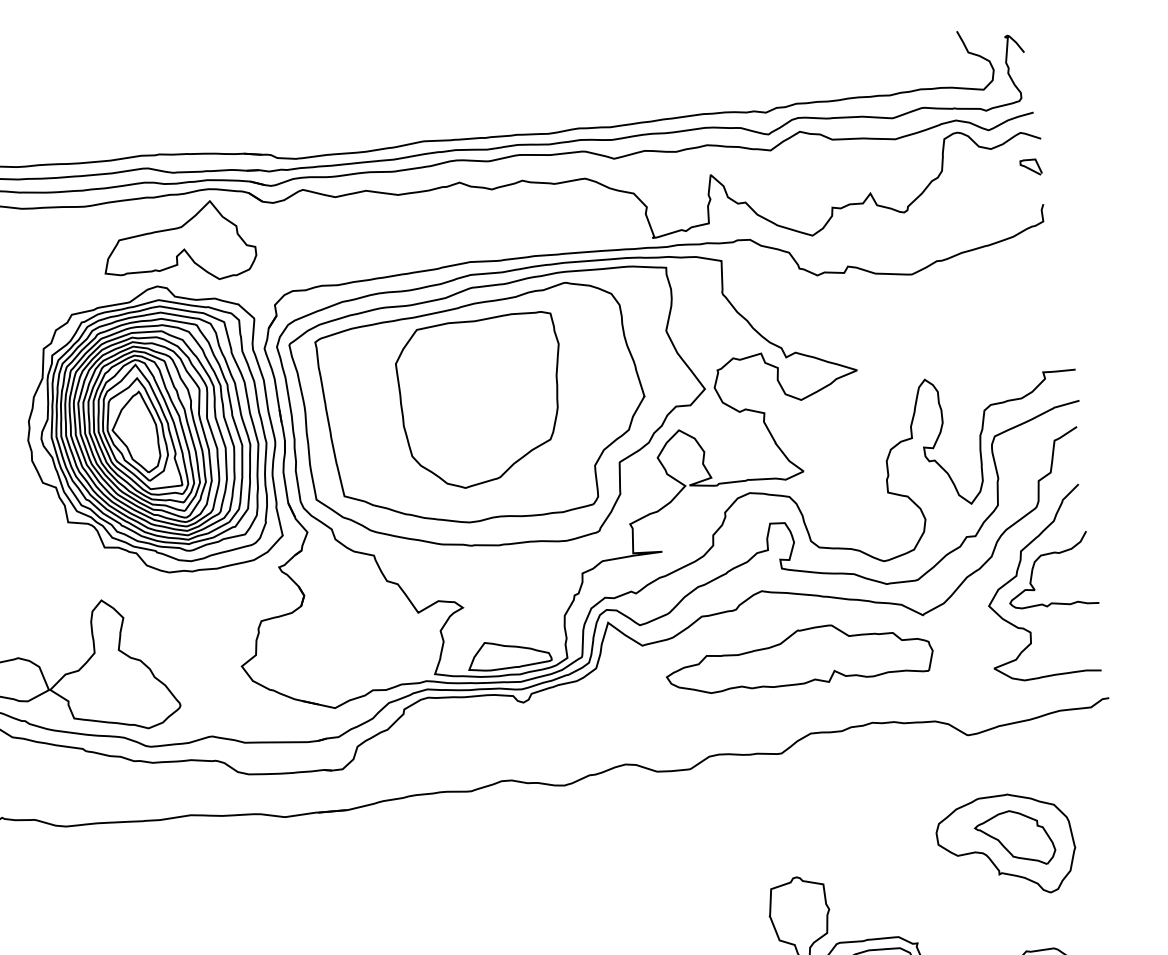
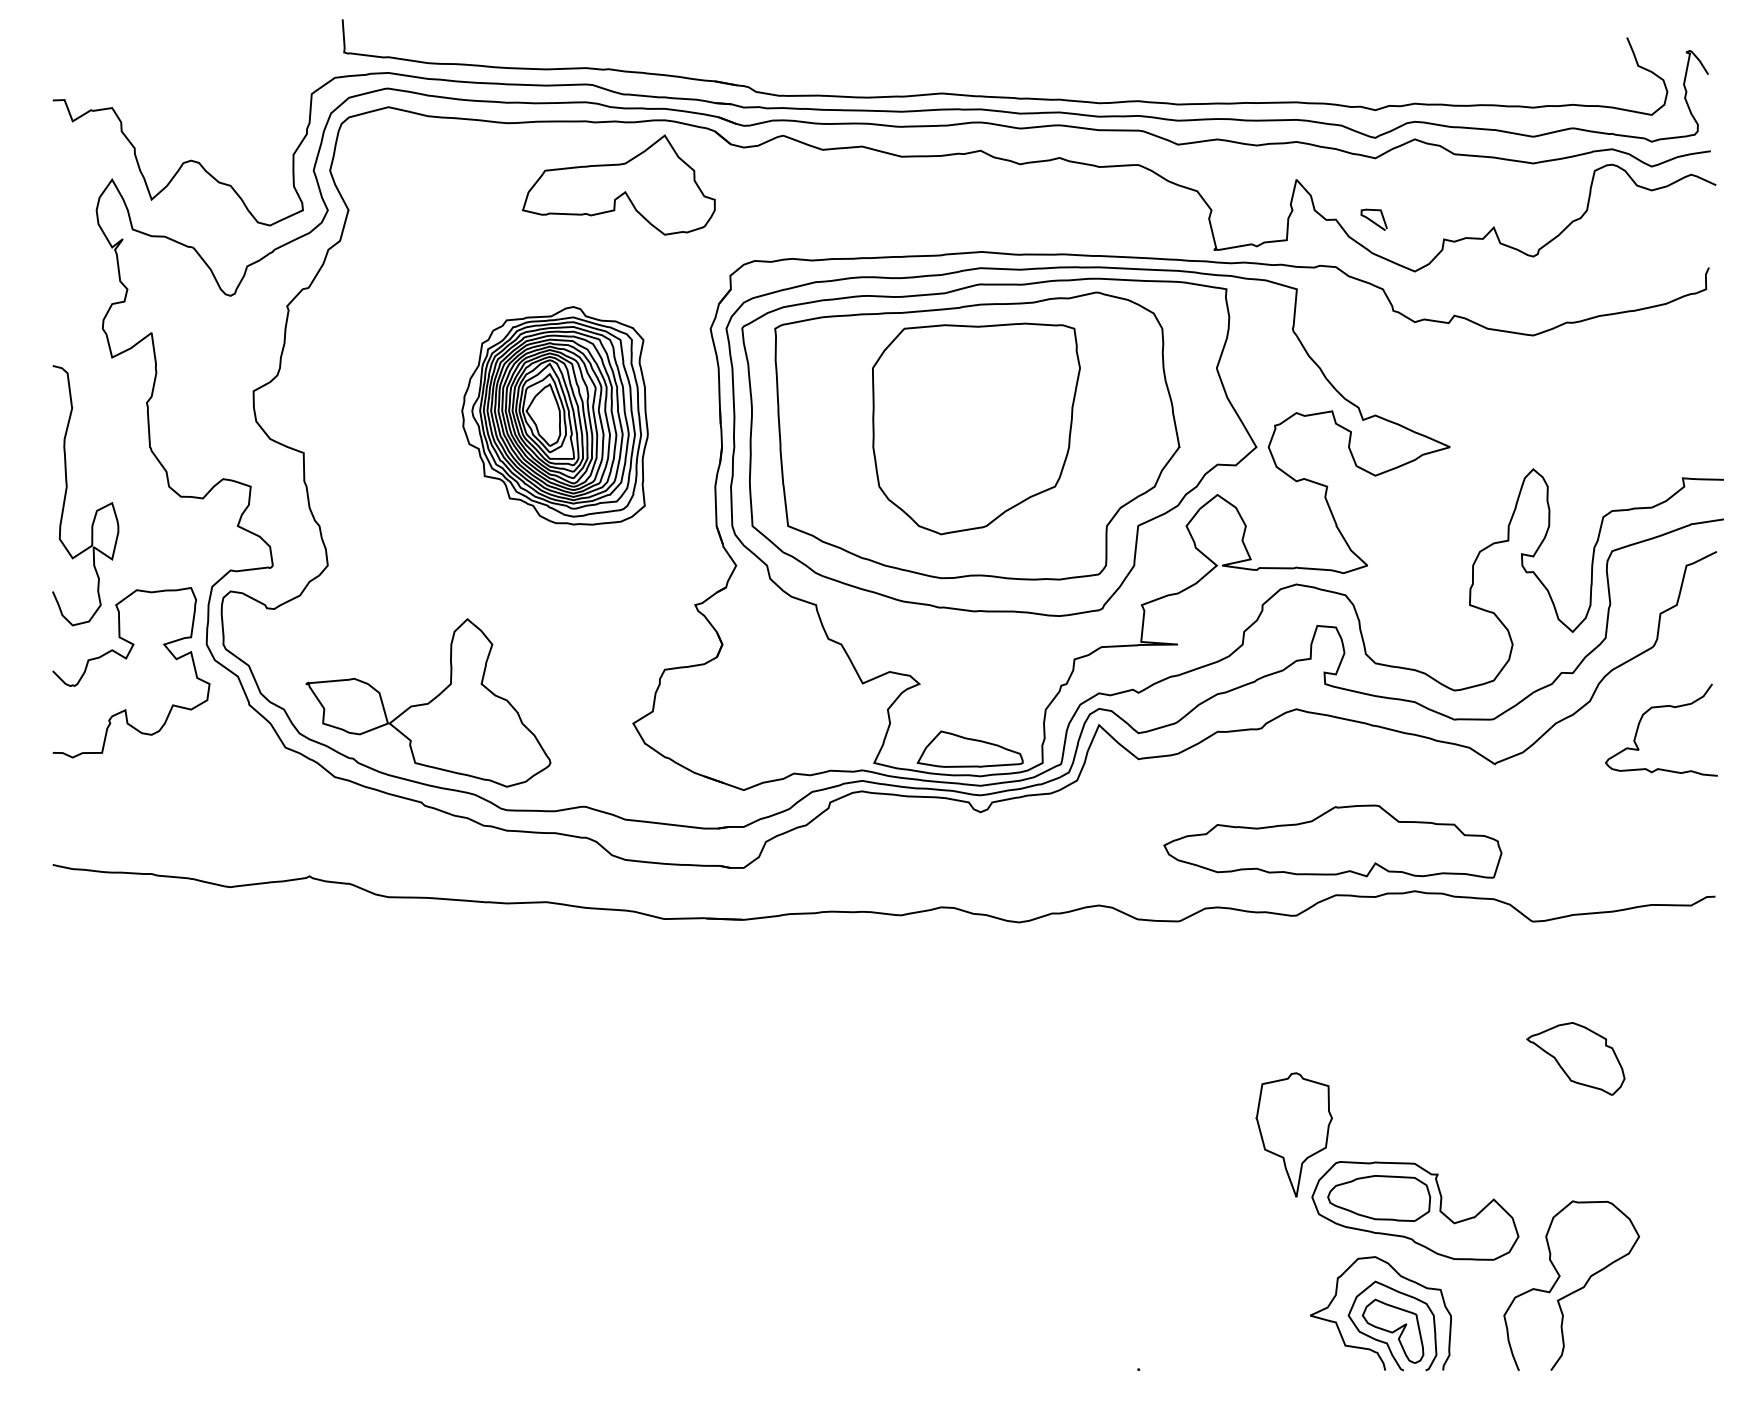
curve: (1029, 168) -> (1372, 220), moved
part: (150, 431) -> (554, 415), size x0.6
curve: (1016, 576) -> (1618, 730), removed
part: (798, 657) -> (1332, 841), moved
part: (1006, 846) -> (1563, 1066), removed

